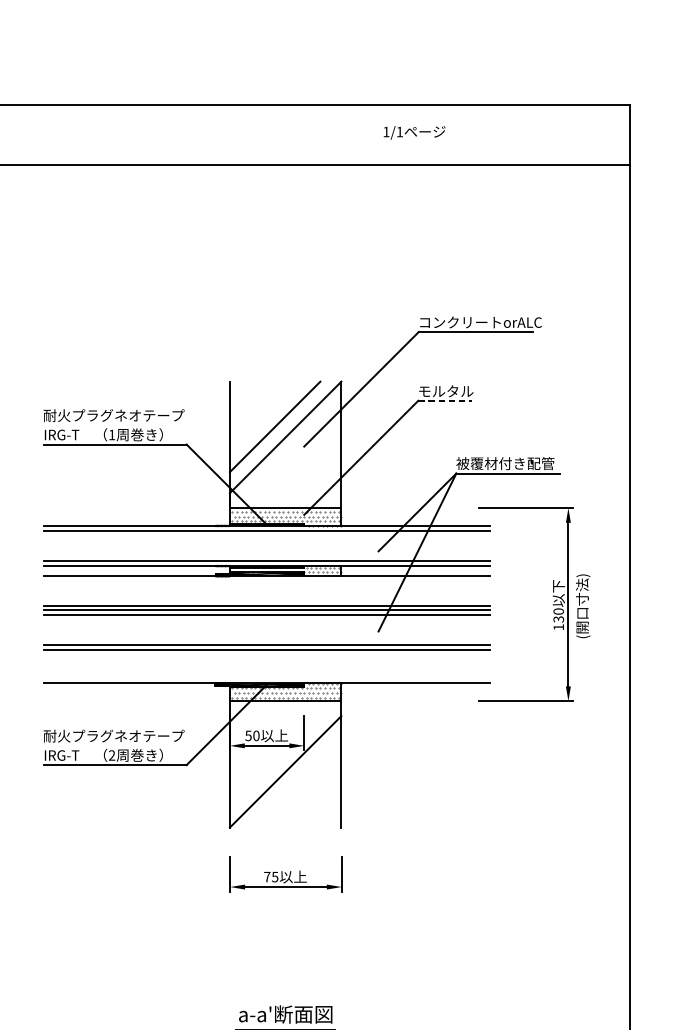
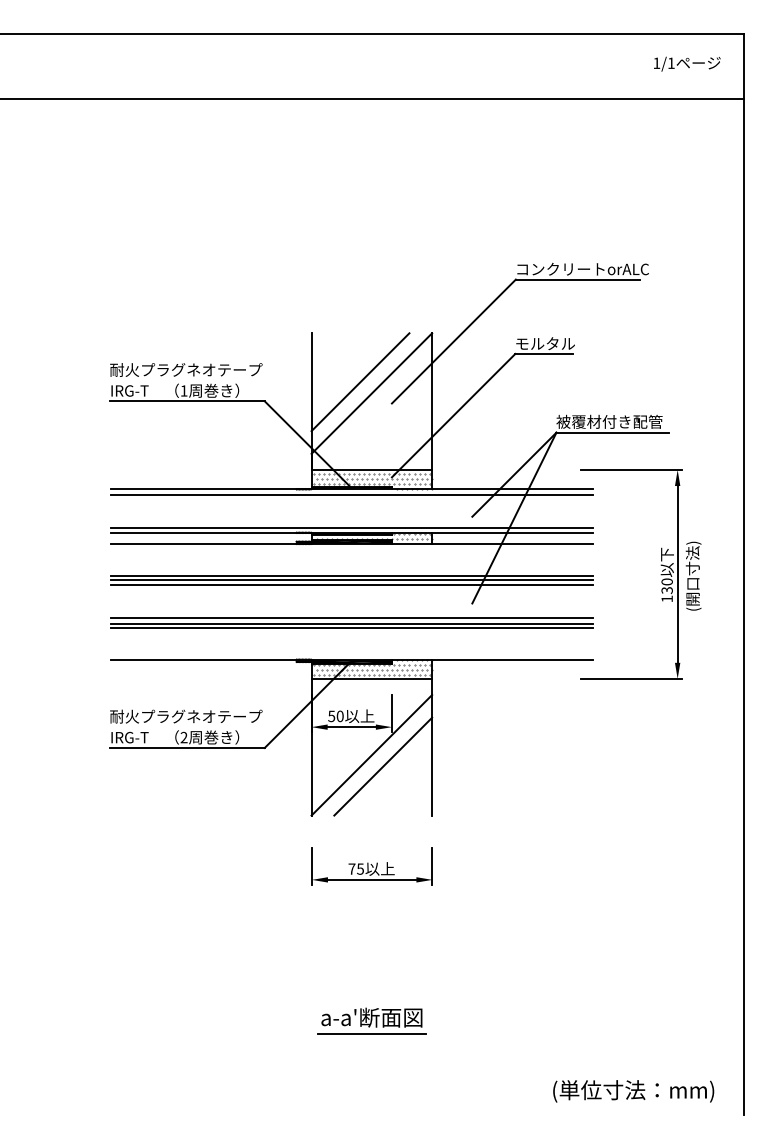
text: (414, 132) -> (687, 63), moved
line: (445, 400) -> (544, 353), dashed -> solid
line: (266, 653) -> (351, 627), added
line: (296, 782) -> (383, 766), added

